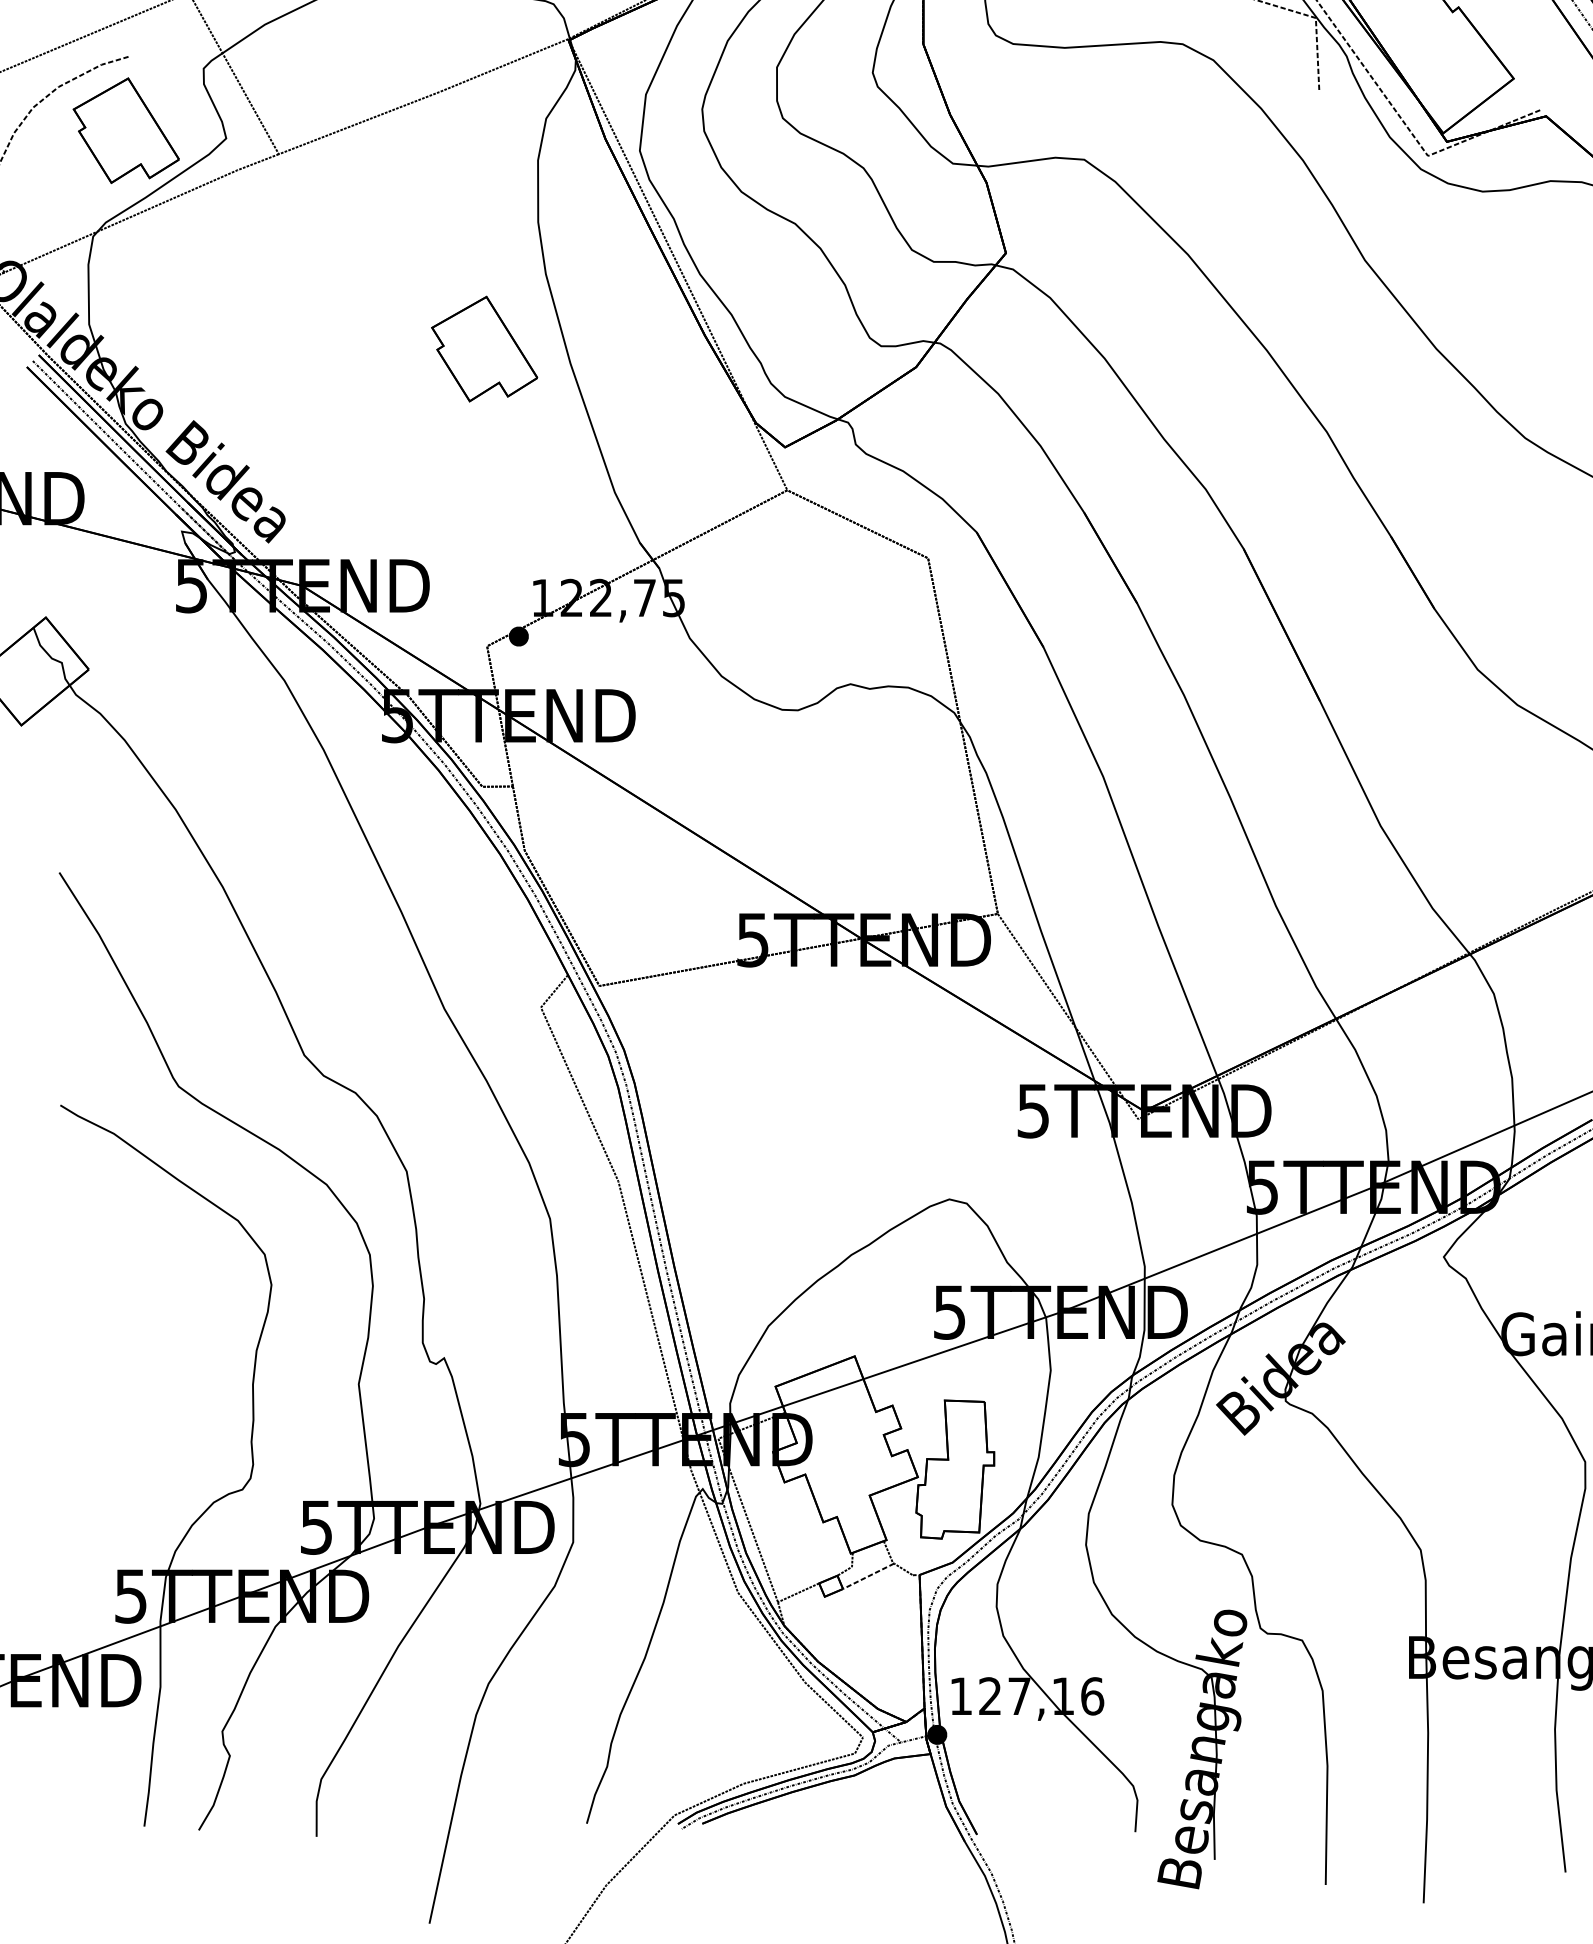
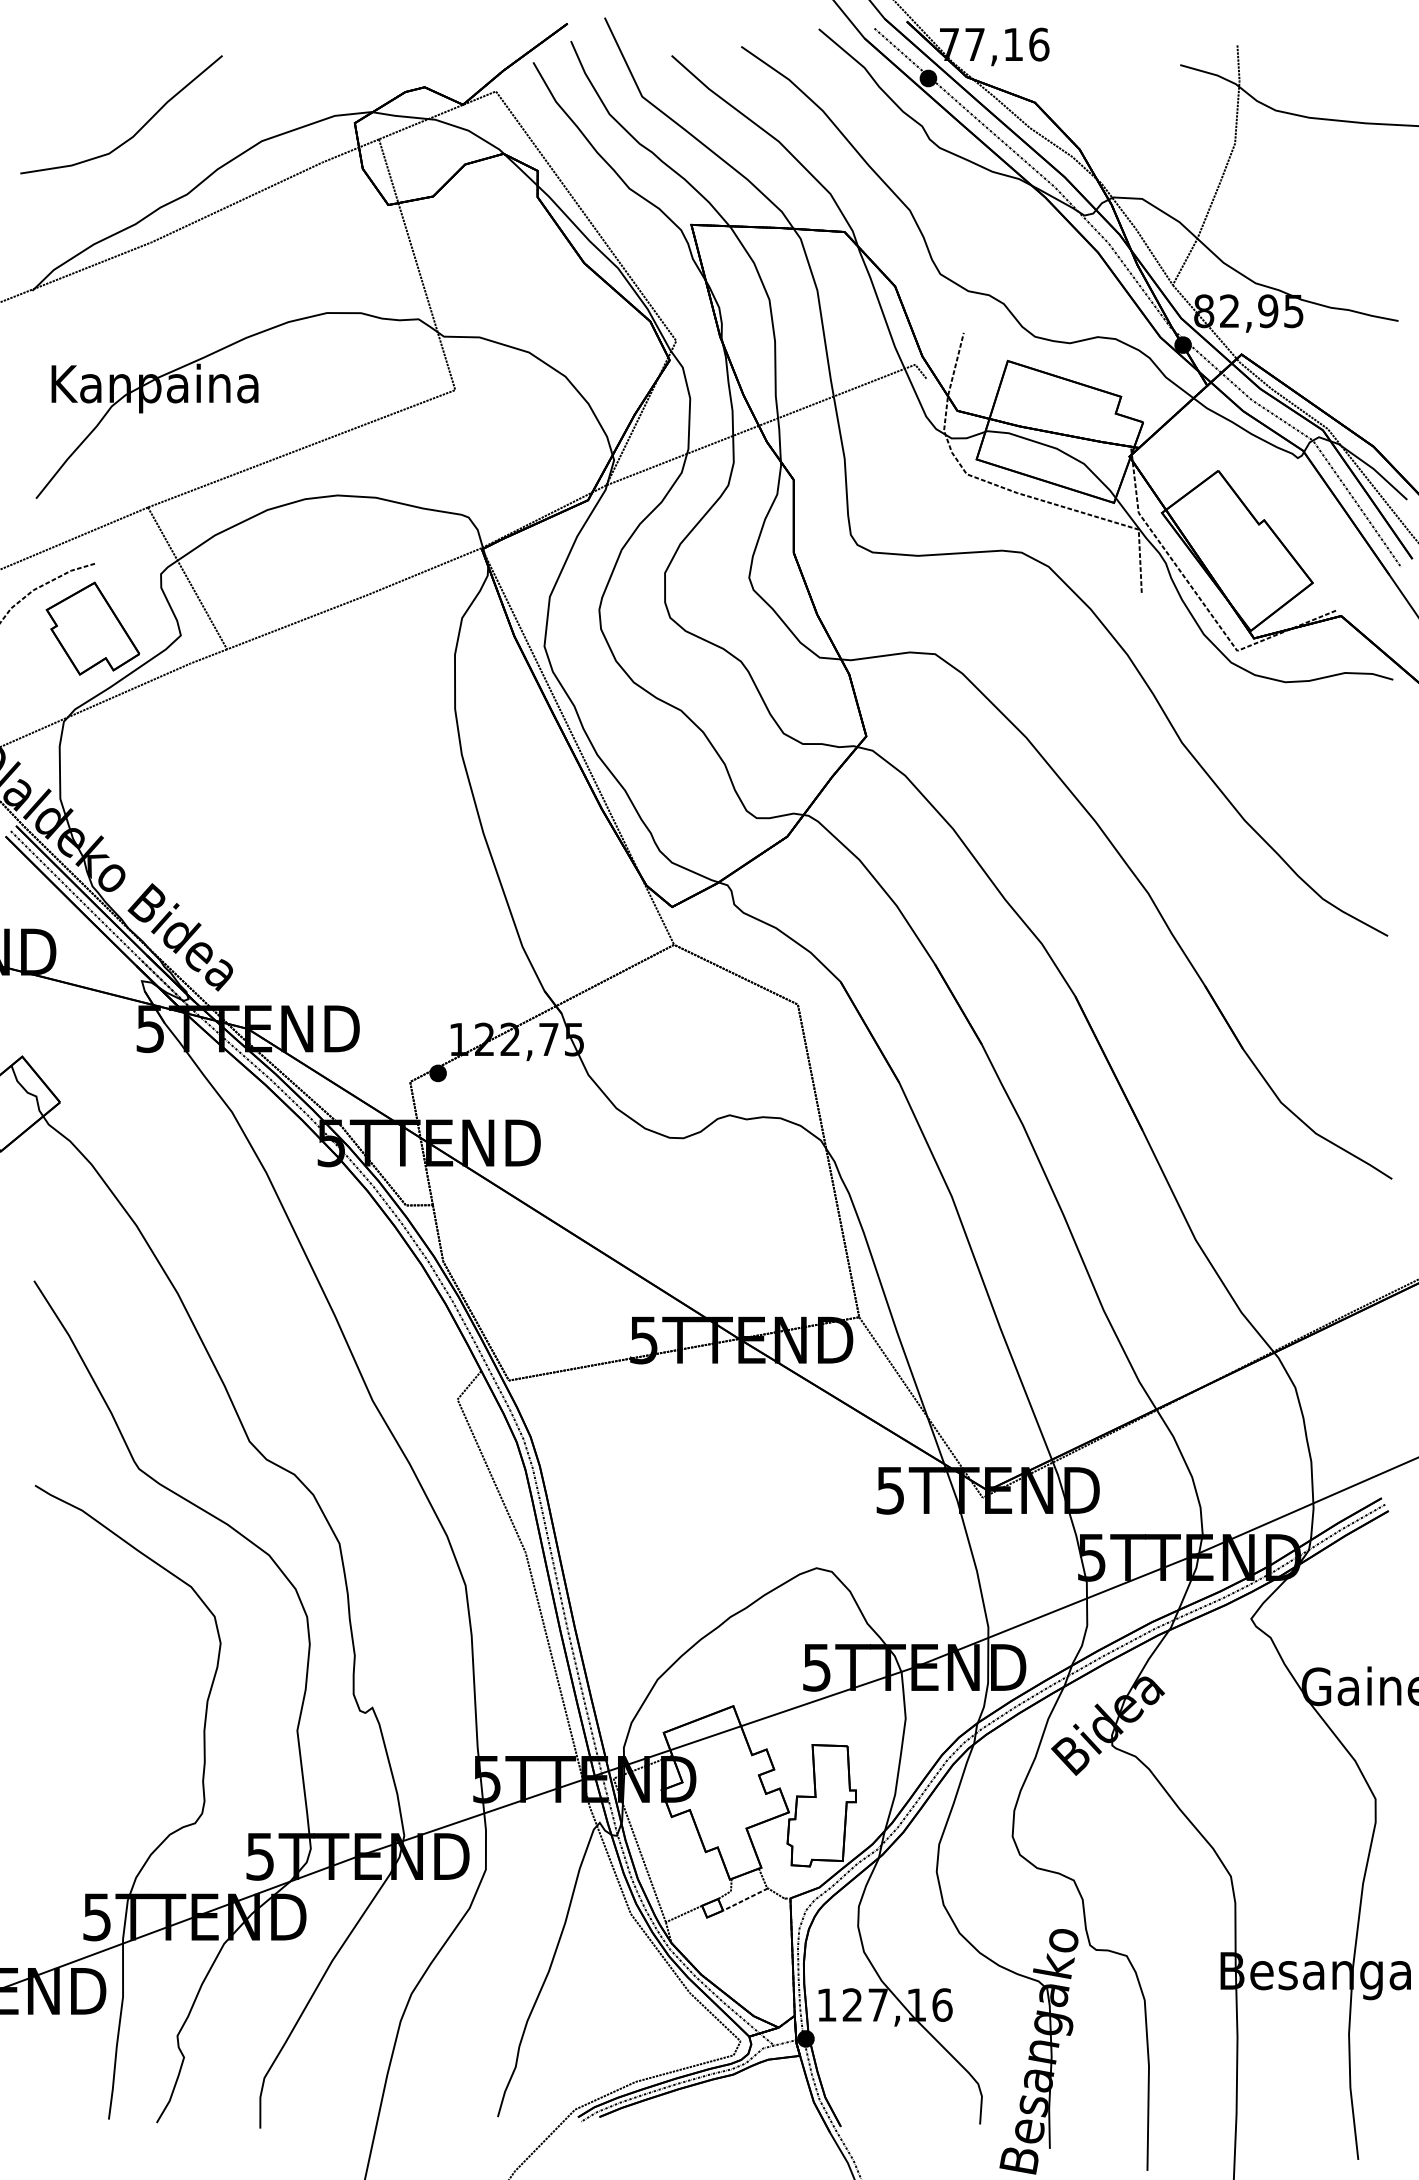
part: (484, 348) -> (407, 820), removed

